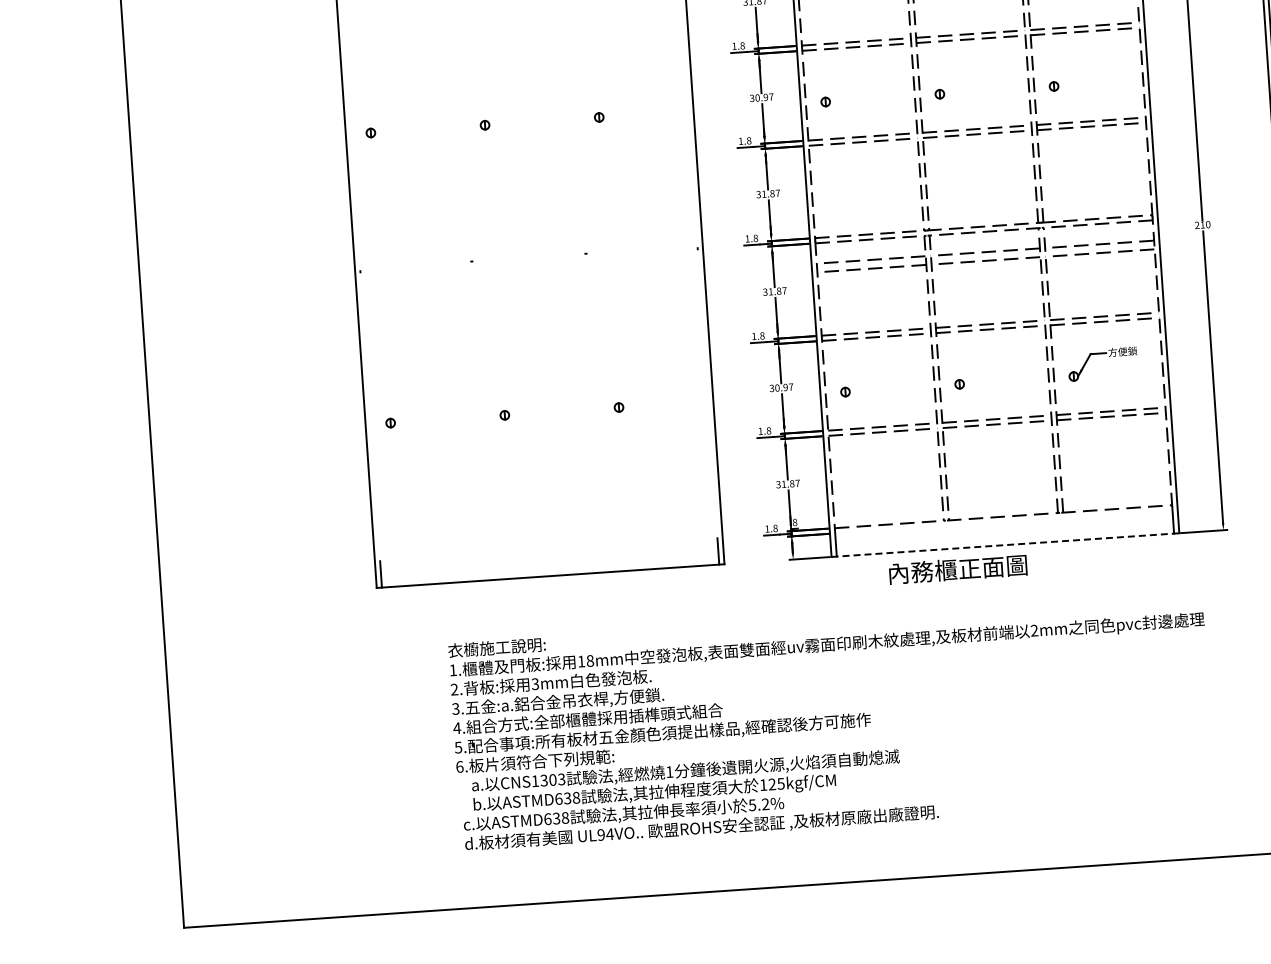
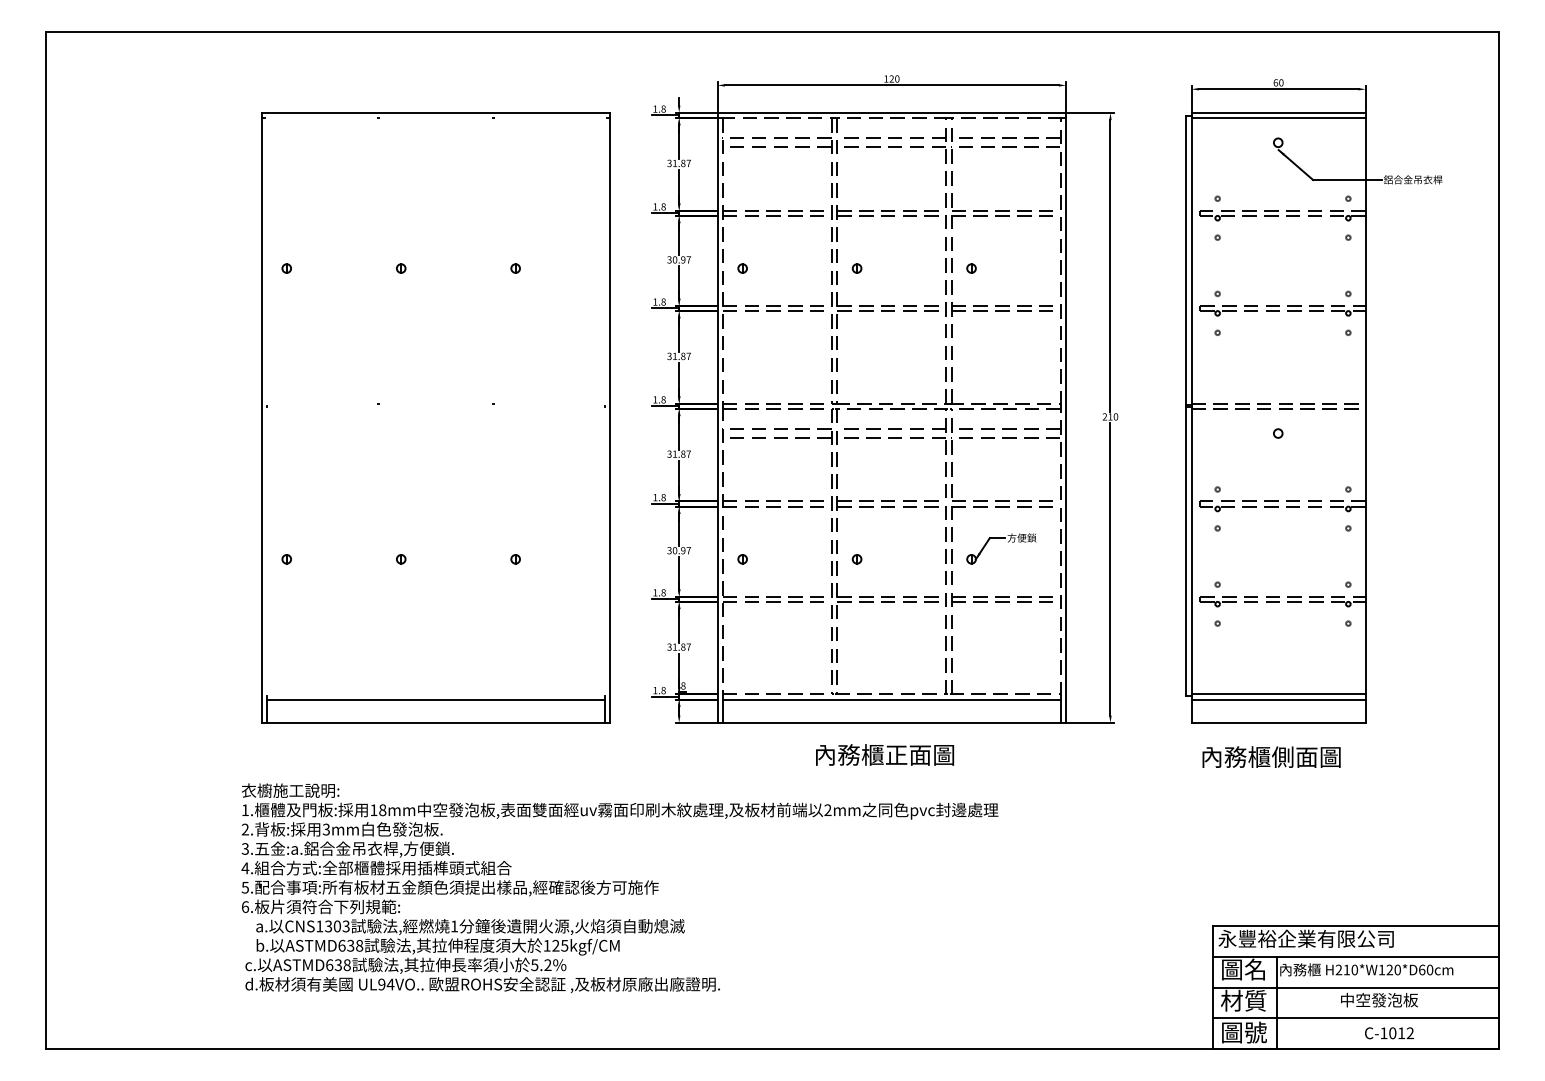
line: (1003, 521) -> (891, 699), added
line: (1006, 544) -> (892, 722), dashed -> solid
line: (548, 552) -> (435, 699), added
text: (958, 568) -> (885, 754), moved
text: (831, 722) -> (619, 888), moved

